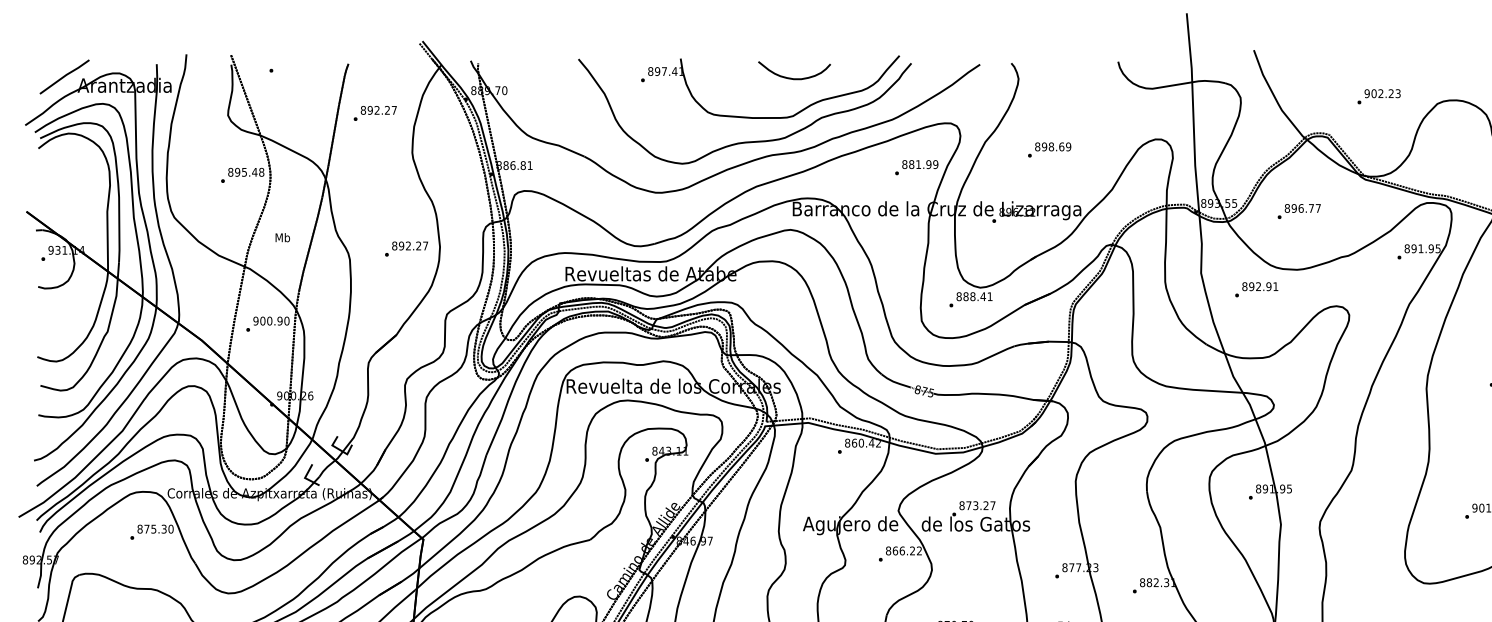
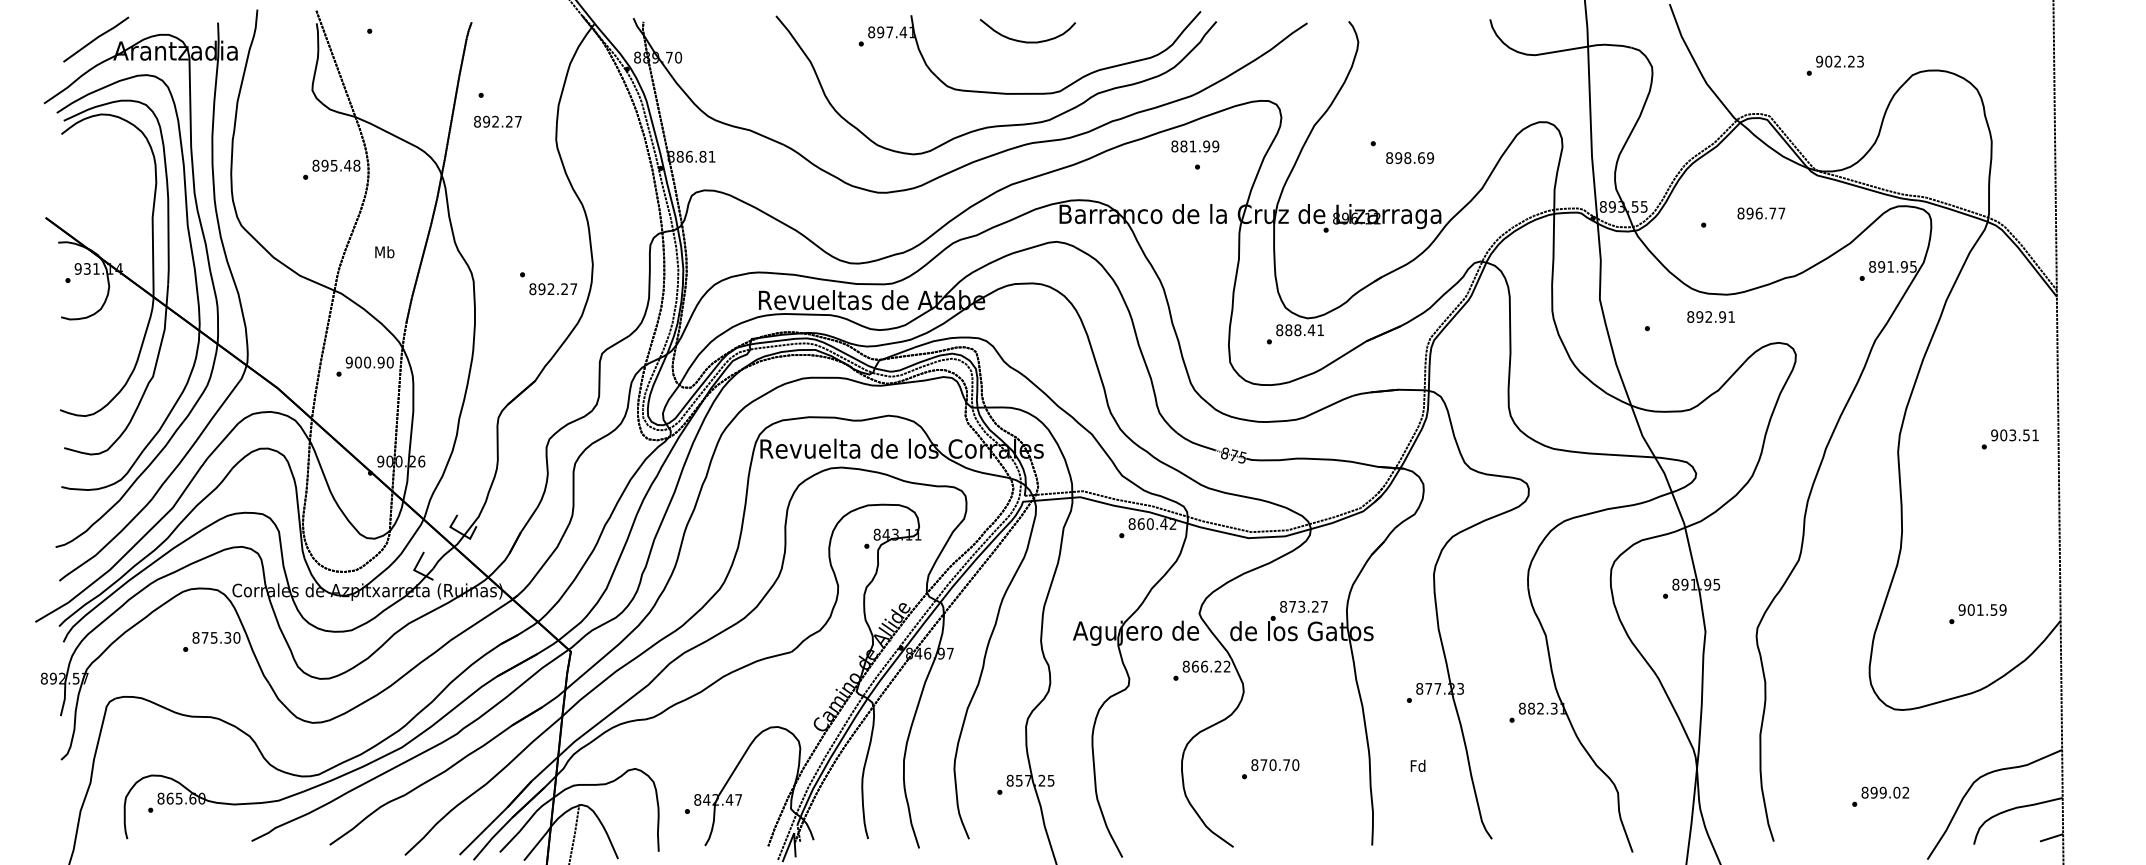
curve: (794, 78) -> (1027, 41), moved
text: (378, 110) -> (497, 121), moved
text: (1053, 146) -> (1410, 157), moved
text: (920, 164) -> (1195, 146), moved
text: (1302, 208) -> (1761, 213), moved
text: (410, 246) -> (553, 289), moved
text: (1259, 286) -> (1710, 316), moved

